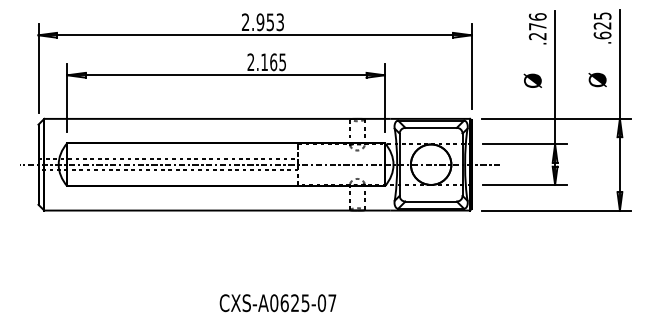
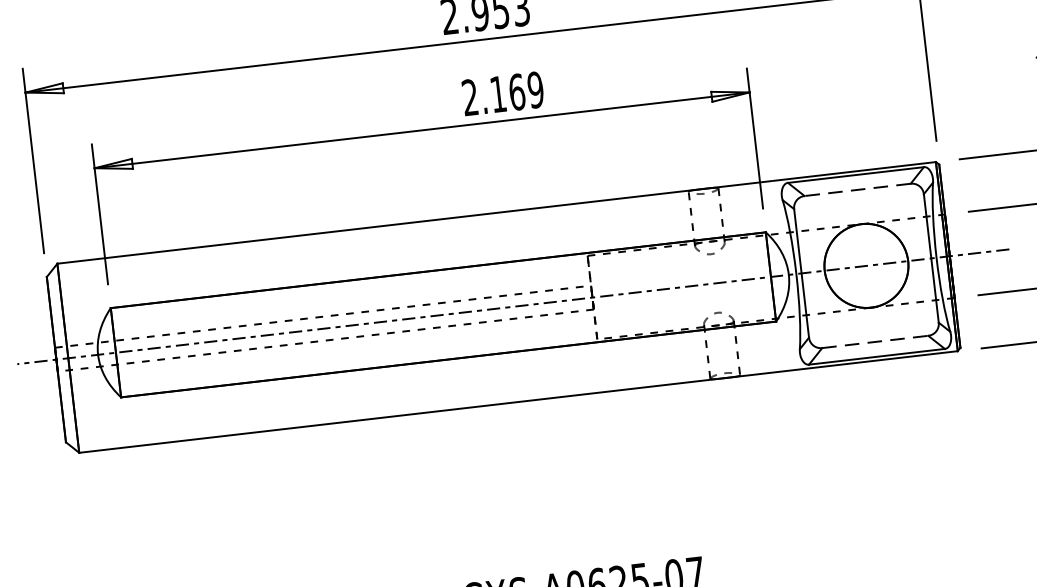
text: (282, 61) -> (535, 88), 2.165 -> 2.169
line: (431, 127) -> (858, 189), solid -> dashed
line: (431, 201) -> (875, 341), solid -> dashed

